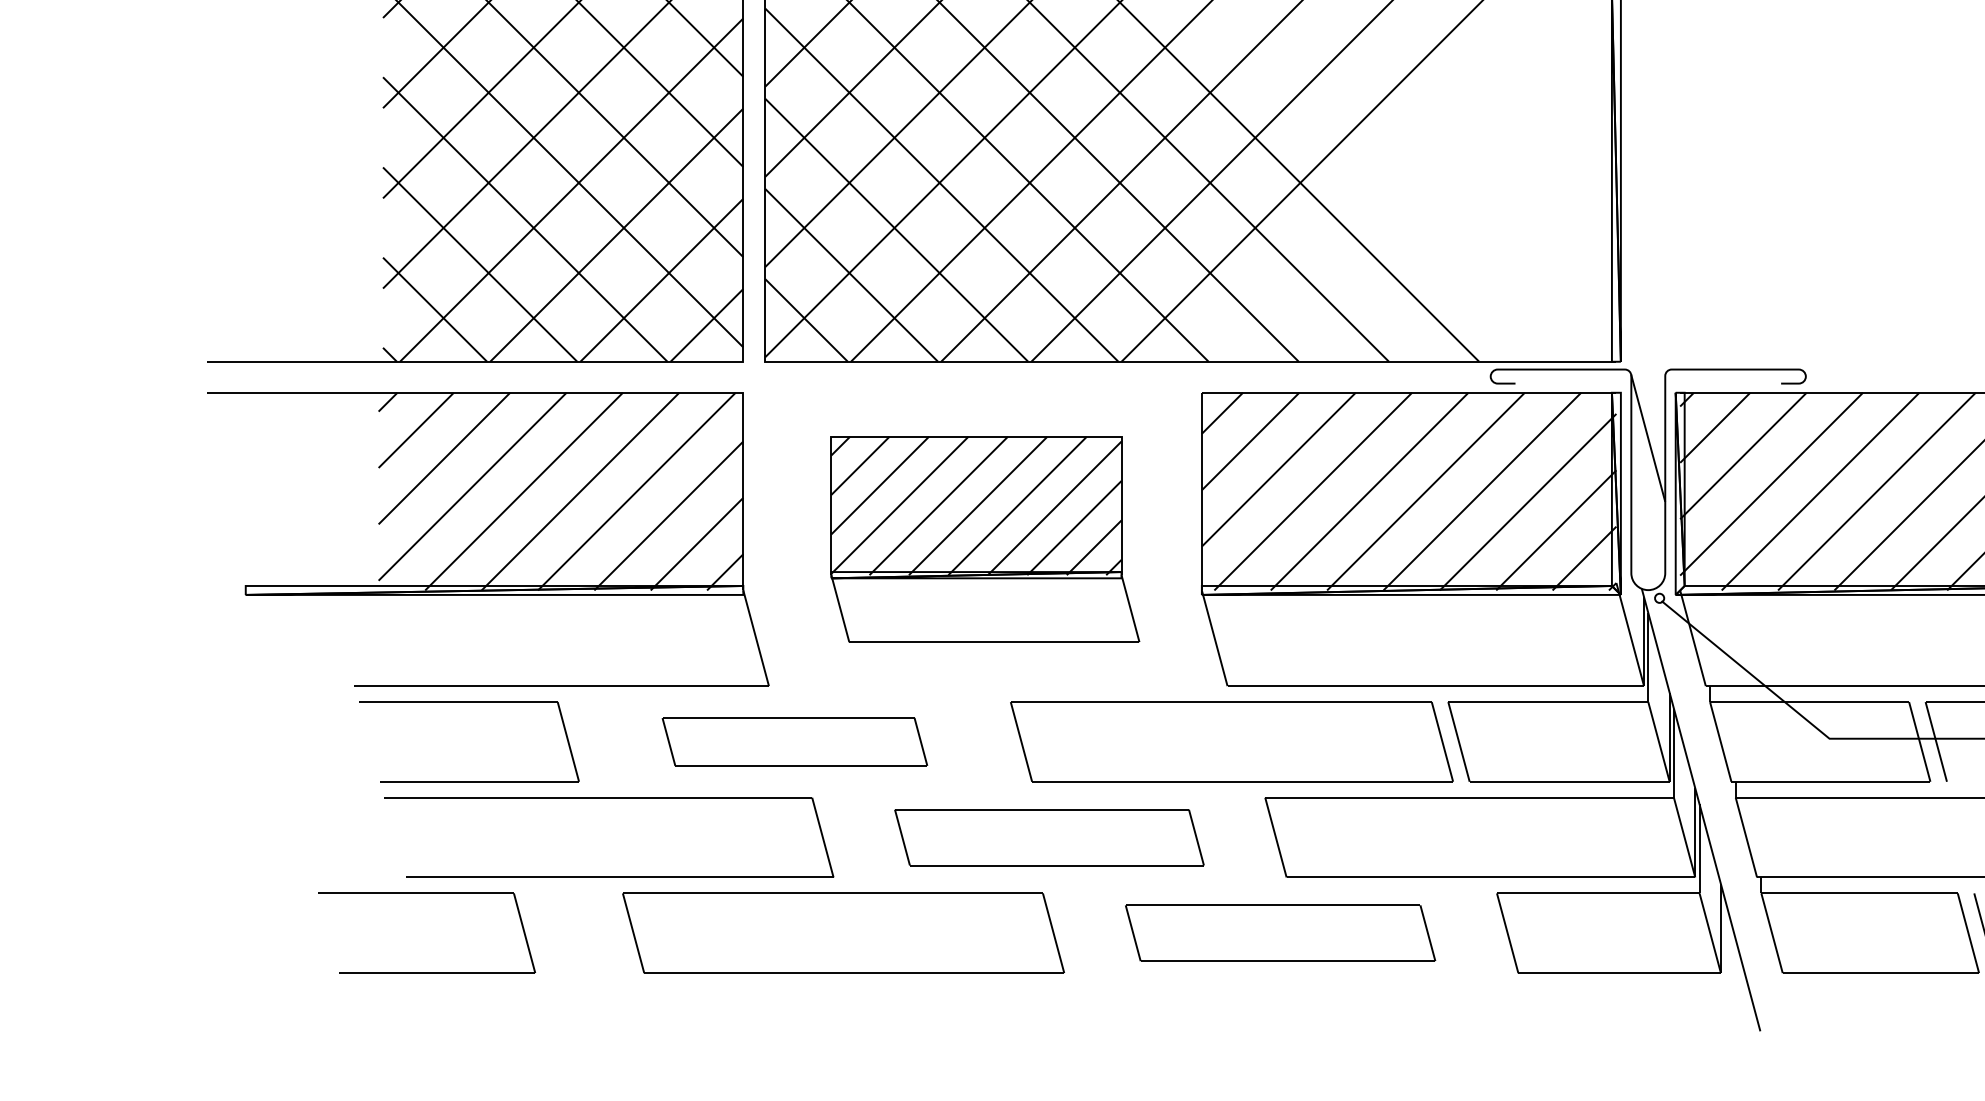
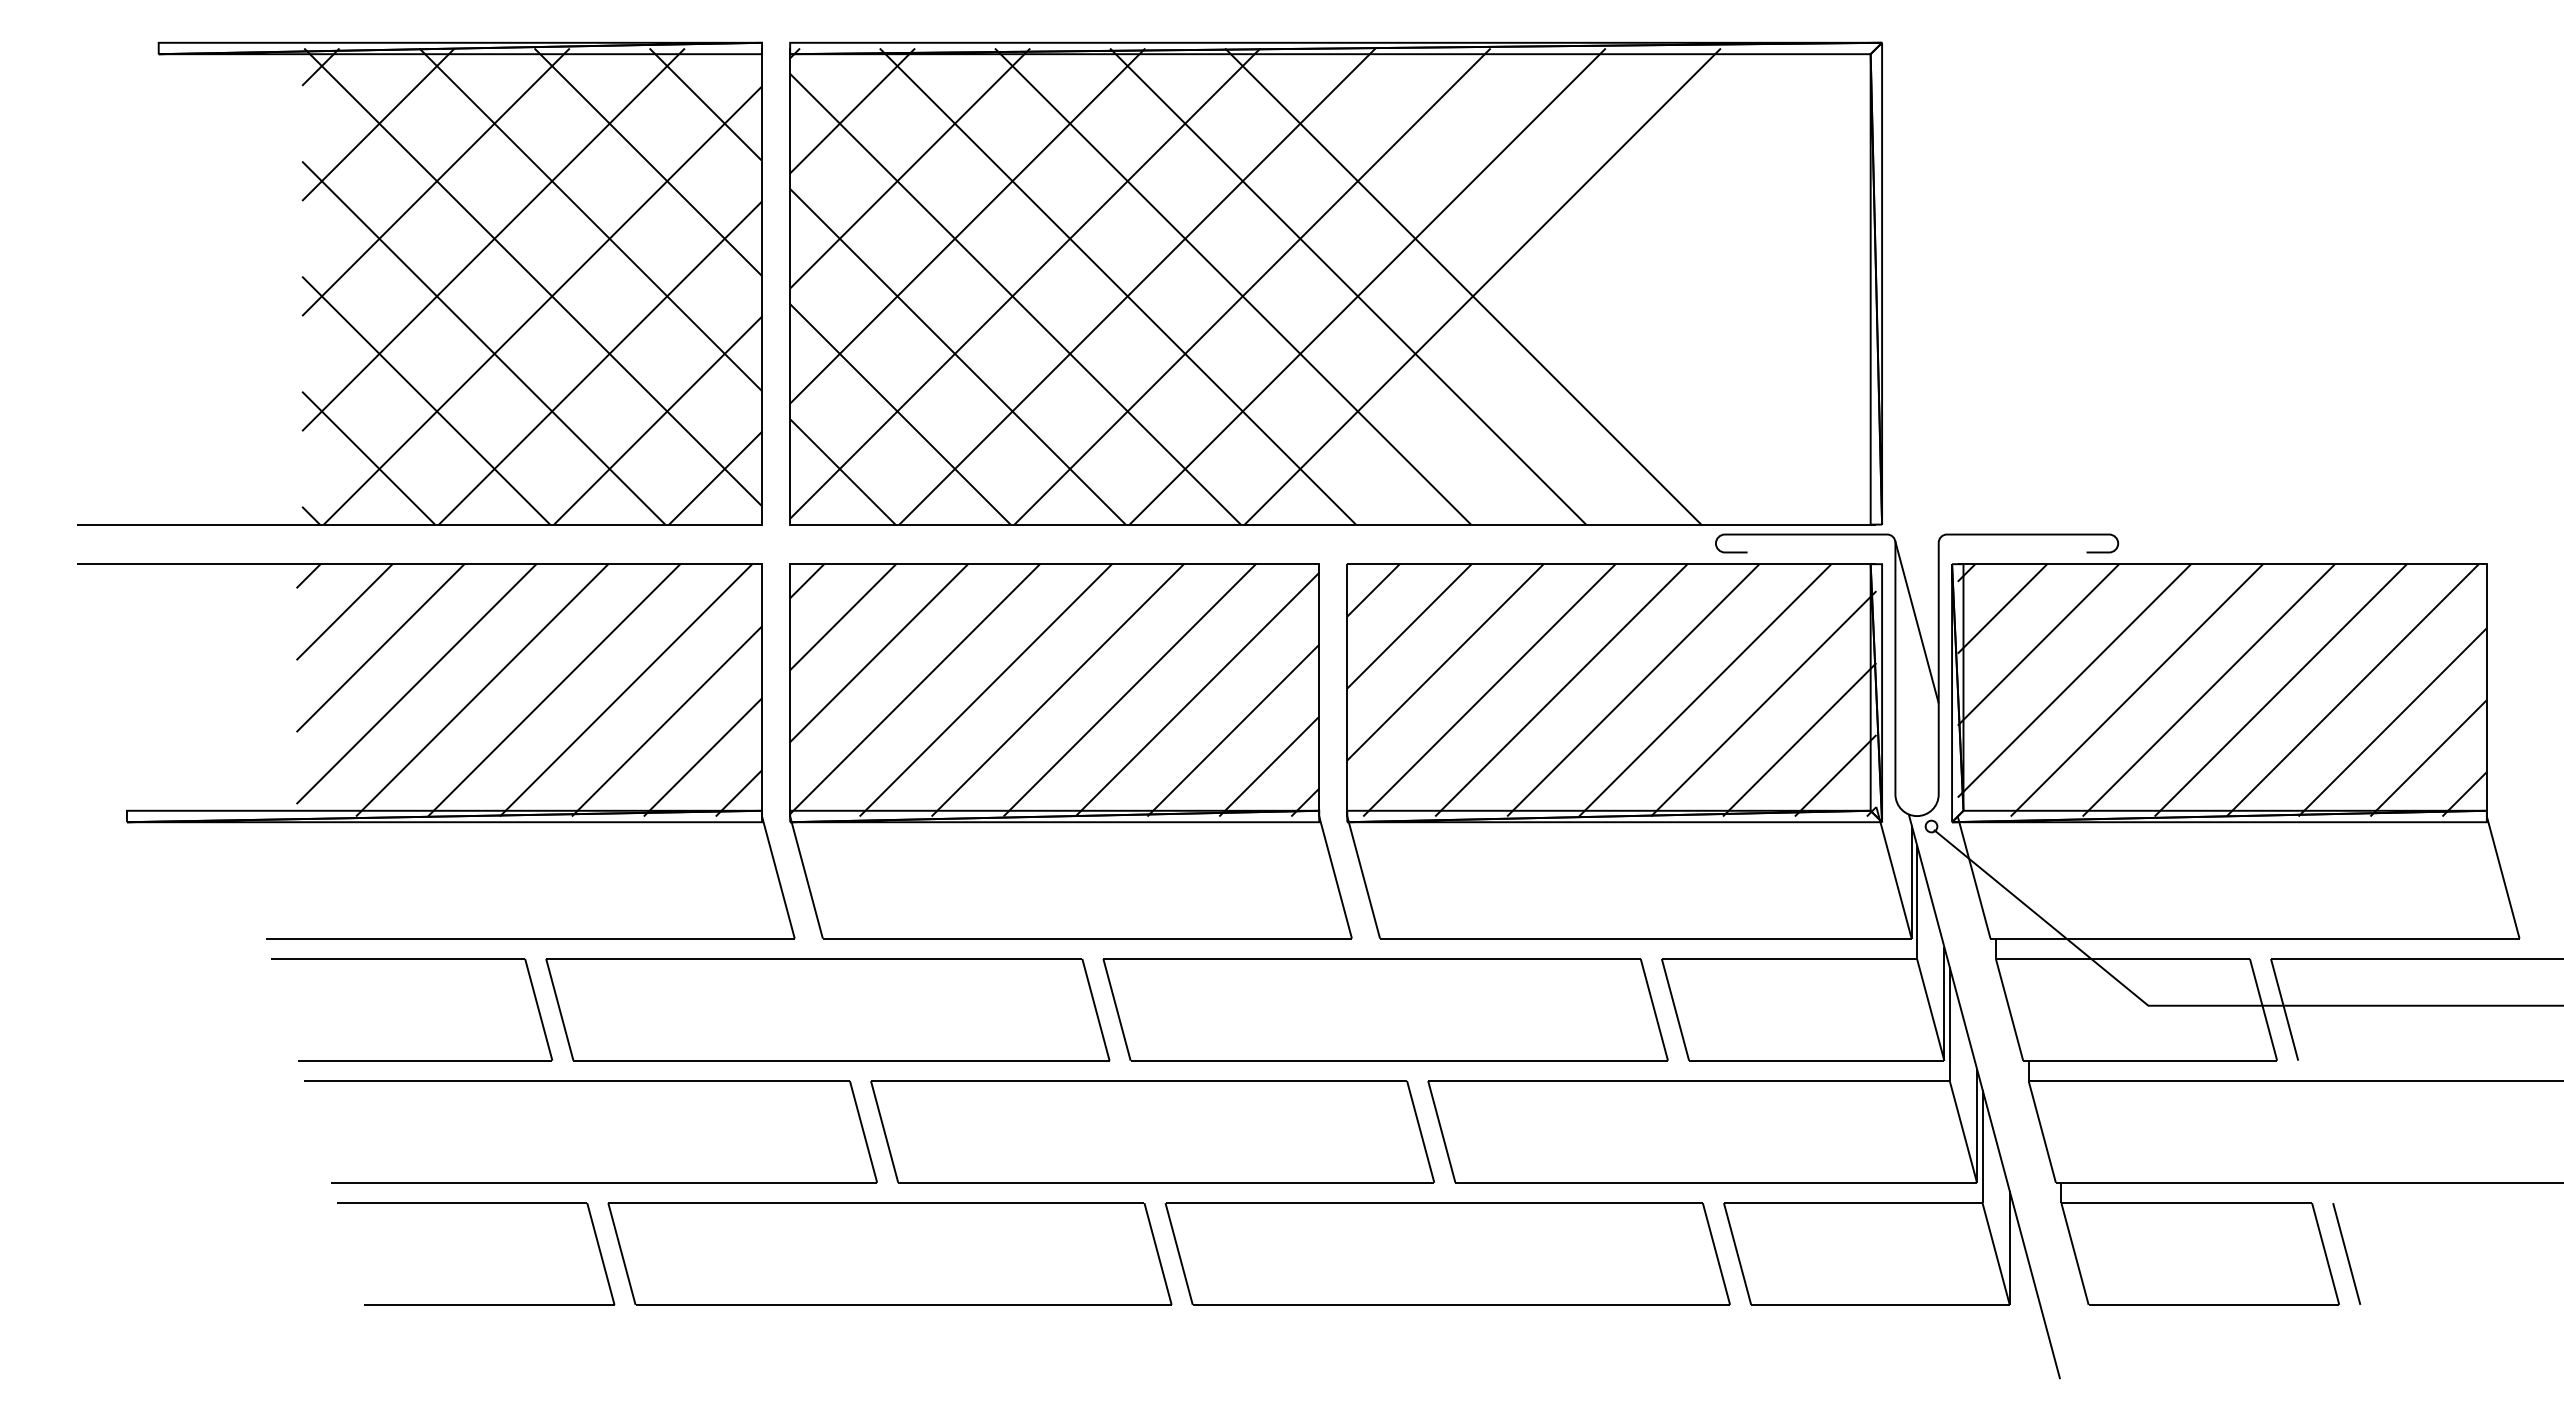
part: (985, 539) -> (1070, 751), size x1.43
part: (794, 741) -> (827, 1009), size x1.67
part: (1049, 837) -> (1152, 1131), size x1.43
part: (427, 893) -> (476, 1203), moved
part: (1280, 932) -> (1447, 1253), size x1.43

